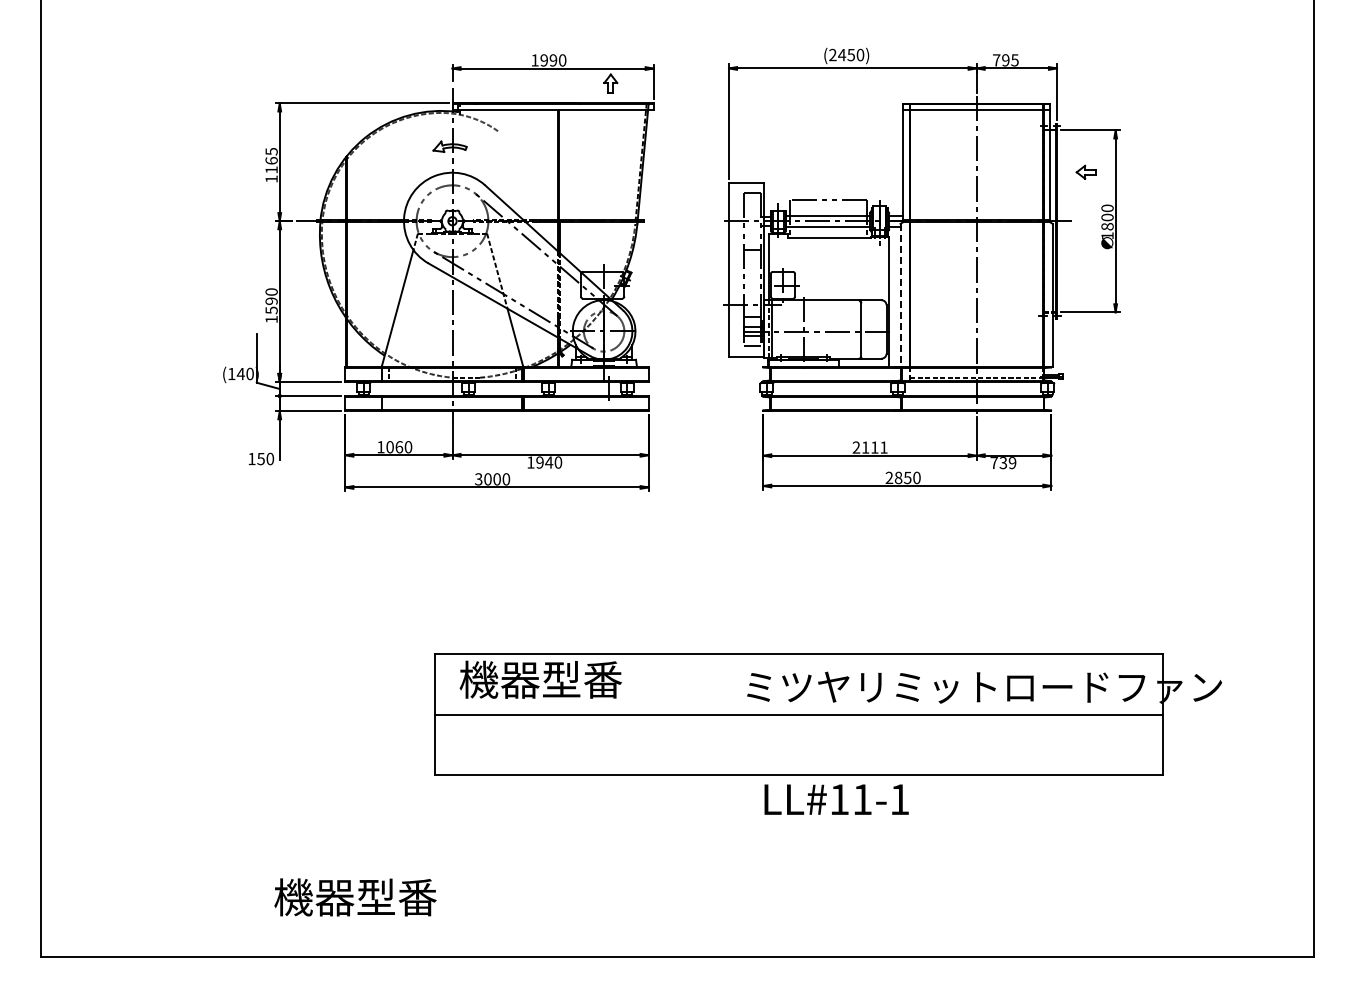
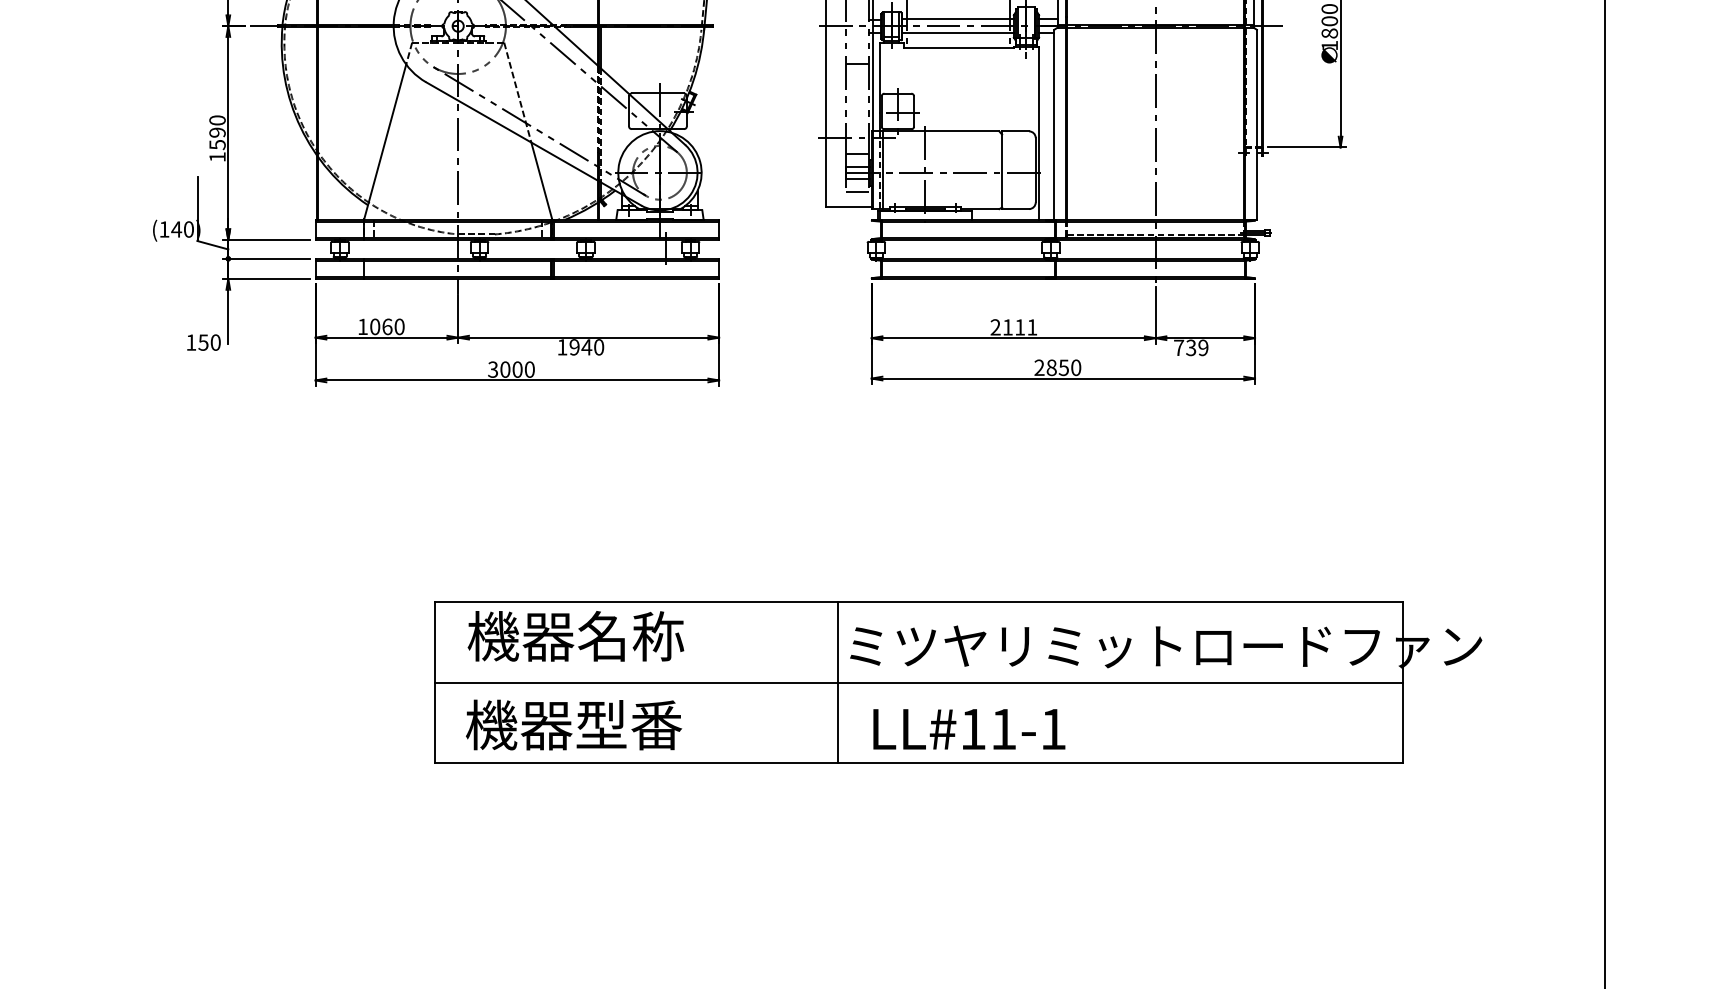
line: (900, 295) -> (1054, 125), dashed -> solid
text: (582, 679) -> (631, 635), 機器型番 -> 機器名称
line: (738, 714) -> (838, 682), added
text: (836, 799) -> (969, 729), moved
text: (355, 897) -> (573, 725), moved

